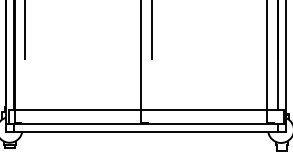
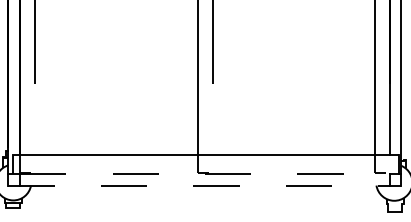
line: (146, 123) -> (205, 173), solid -> dashed
line: (146, 132) -> (205, 186), solid -> dashed

